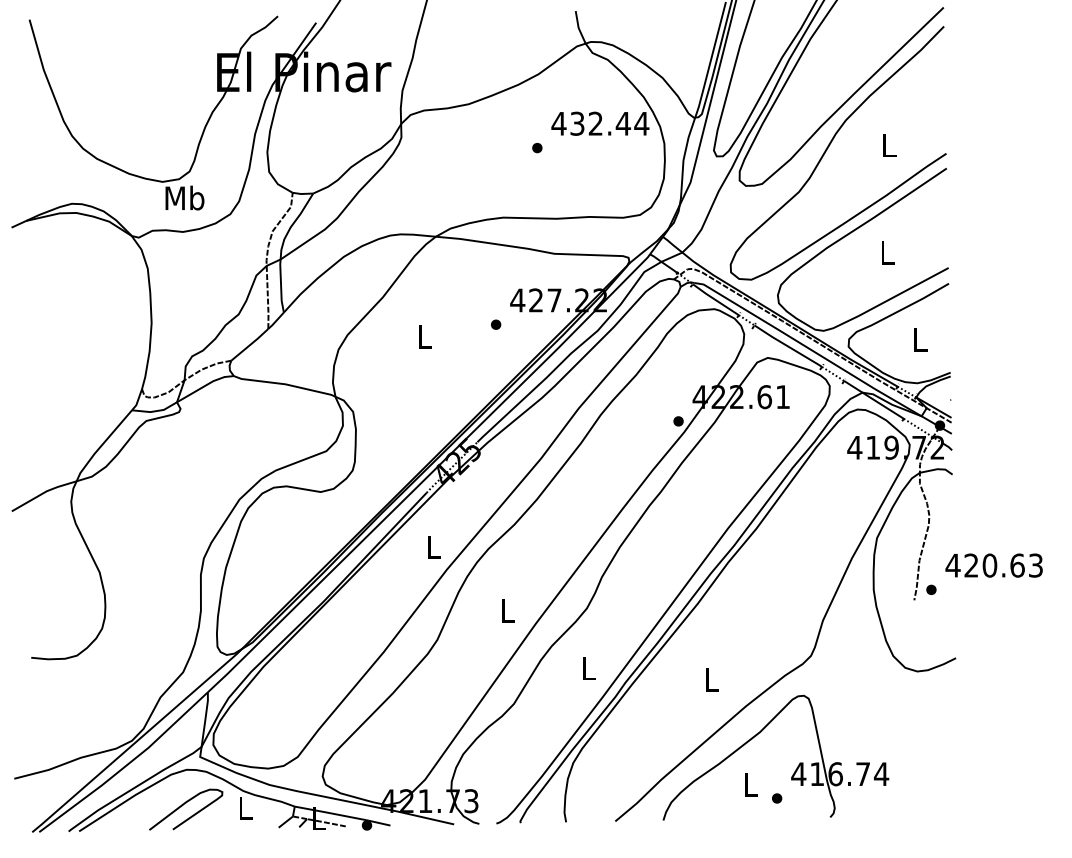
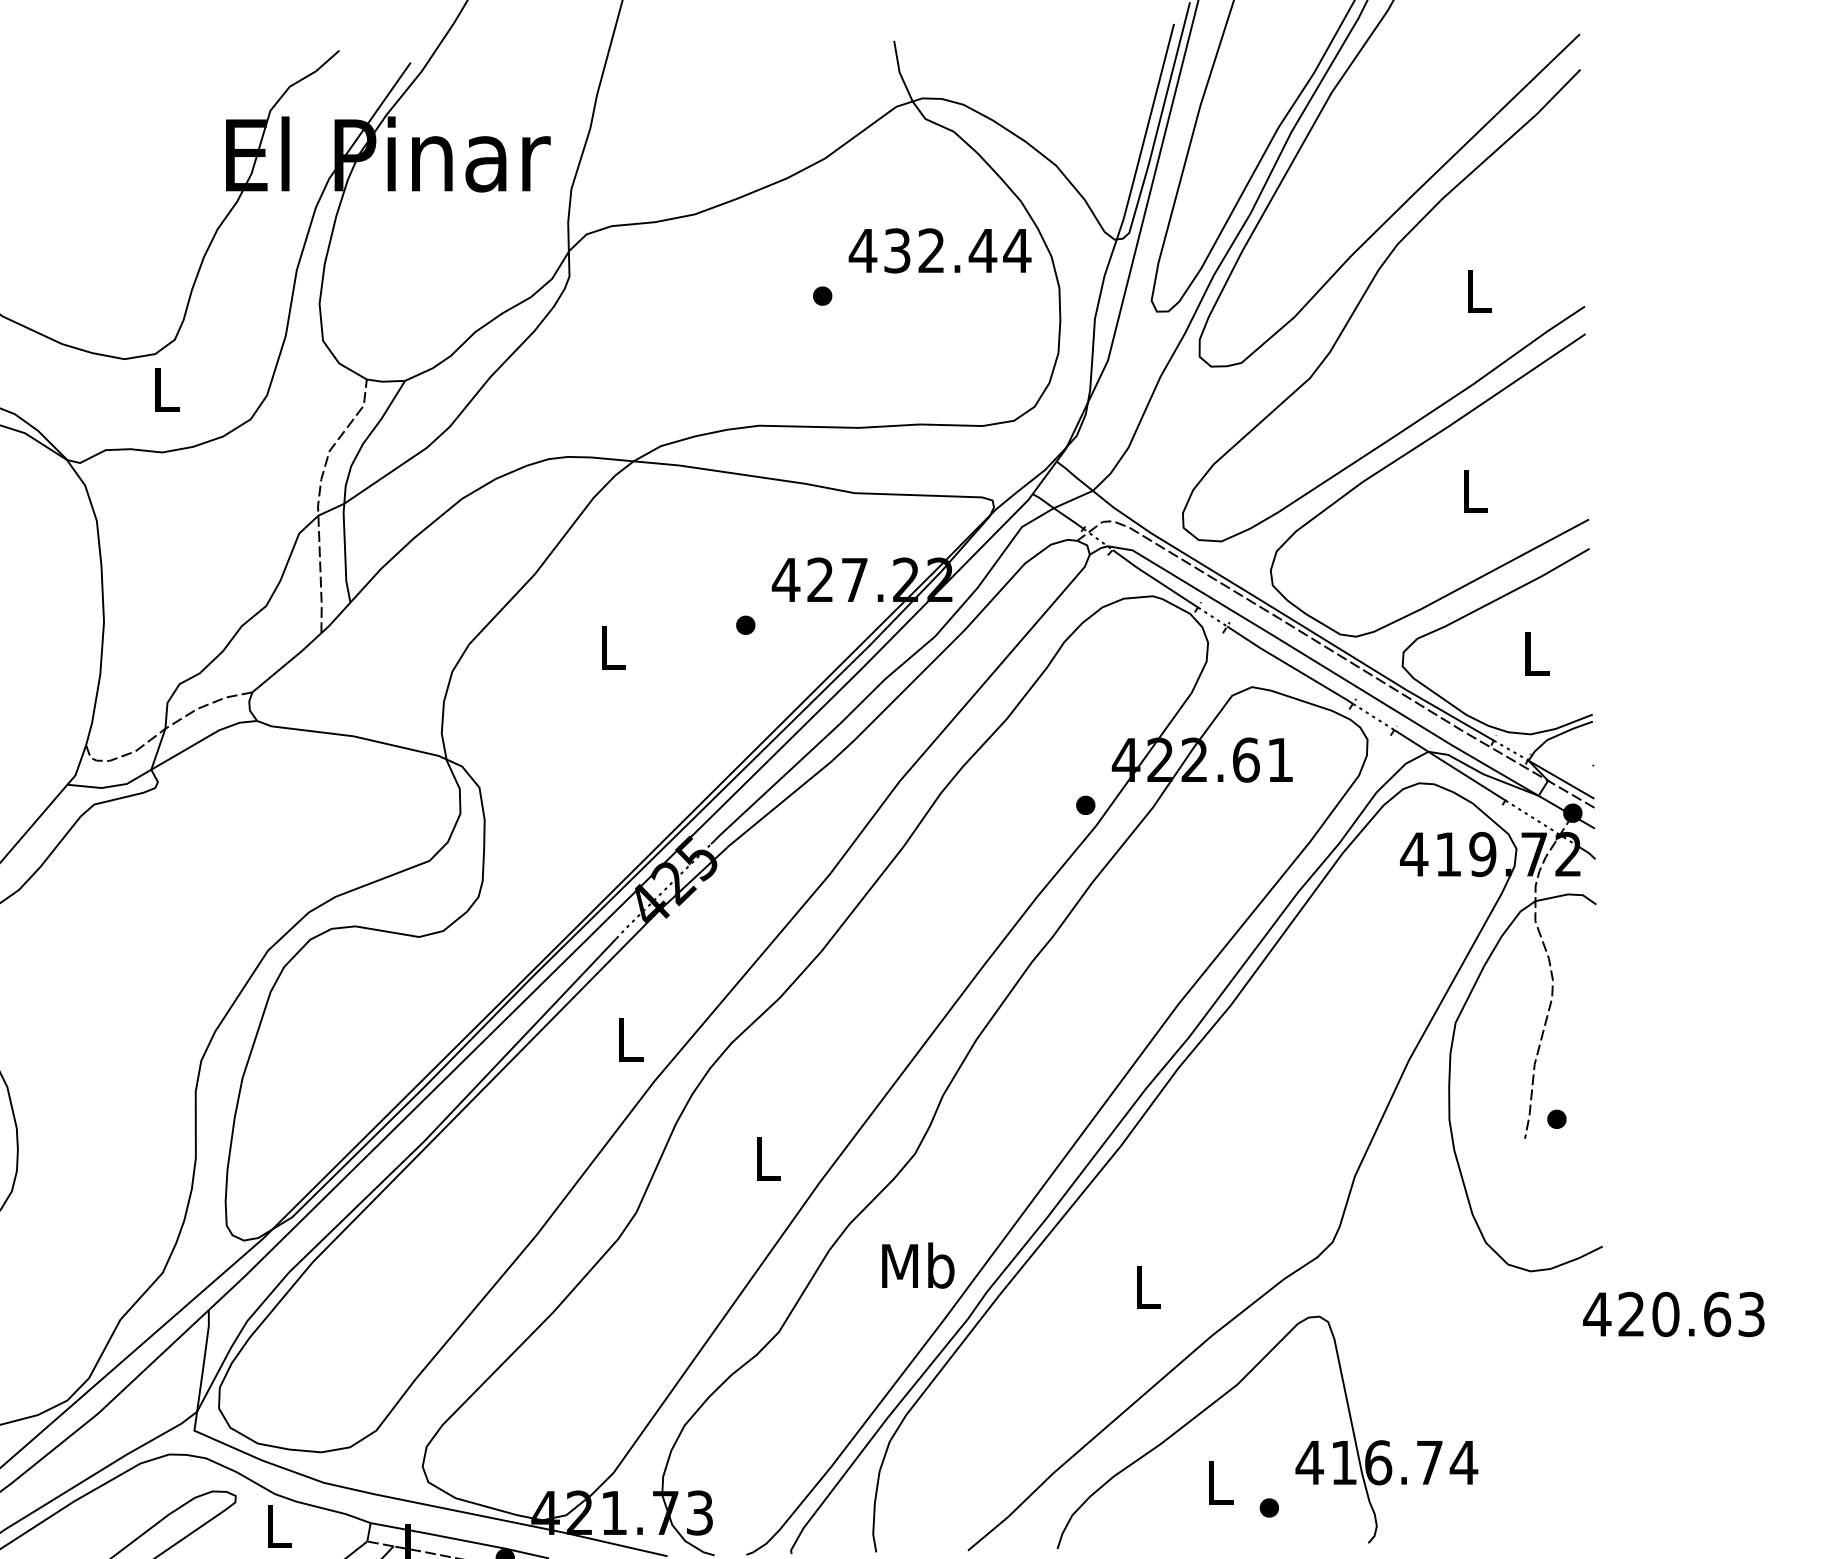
text: (184, 197) -> (165, 388), Mb -> L
text: (993, 565) -> (1672, 1314), moved
text: (588, 668) -> (917, 1265), L -> Mb

